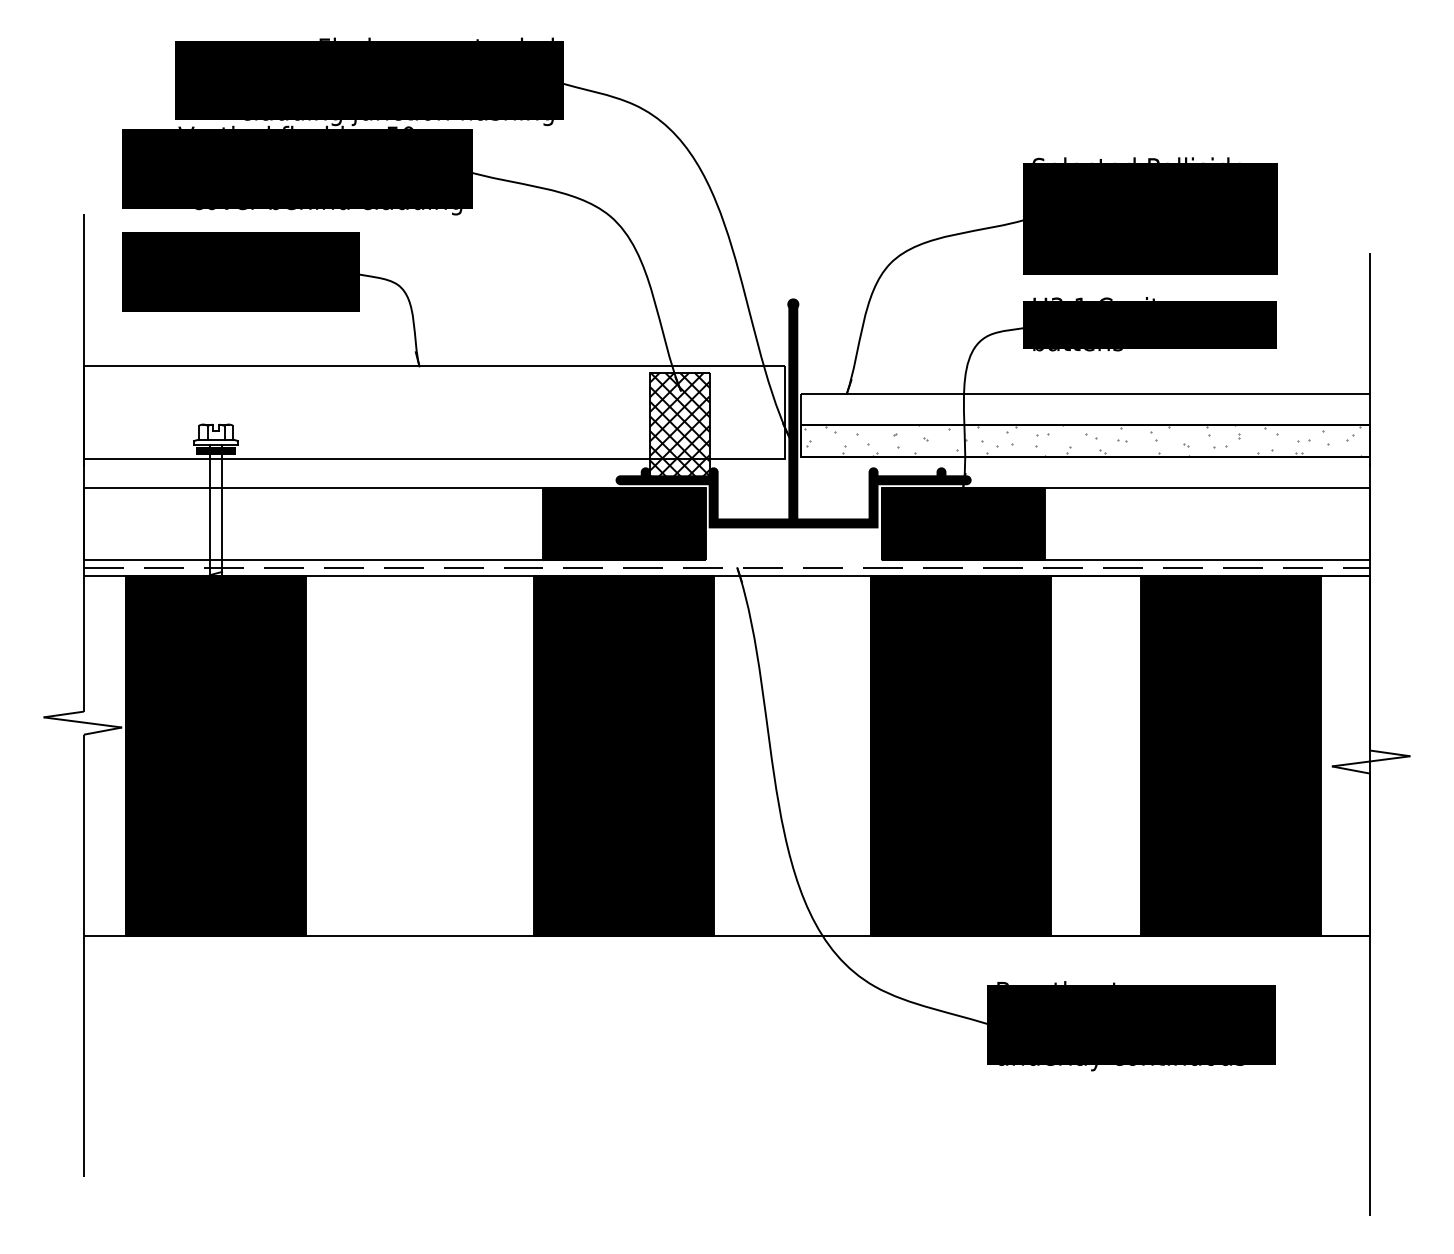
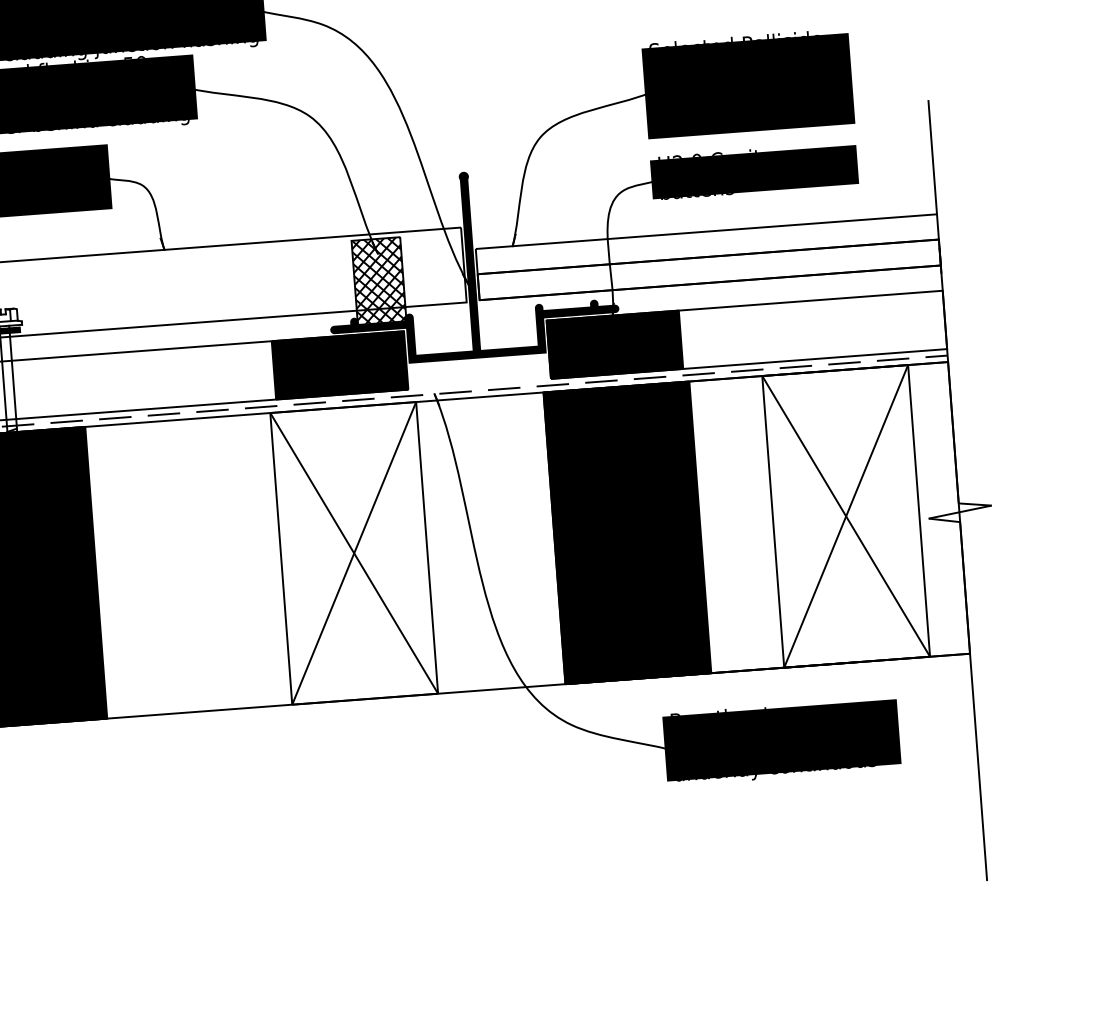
text: (1068, 298) -> (686, 155), H3.1 -> H2.0
hatch: (1082, 440) -> (706, 269), removed
fill: (624, 755) -> (354, 552), removed
fill: (1230, 755) -> (845, 515), removed

